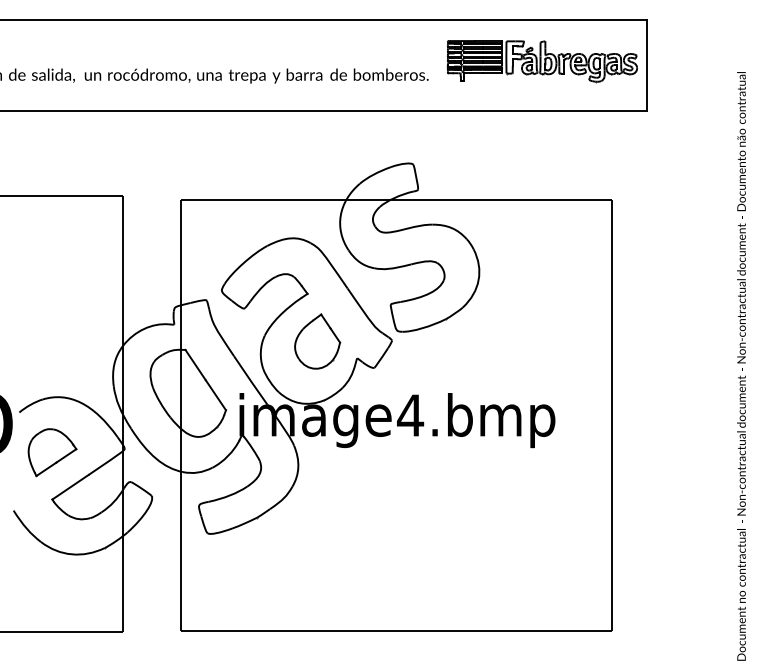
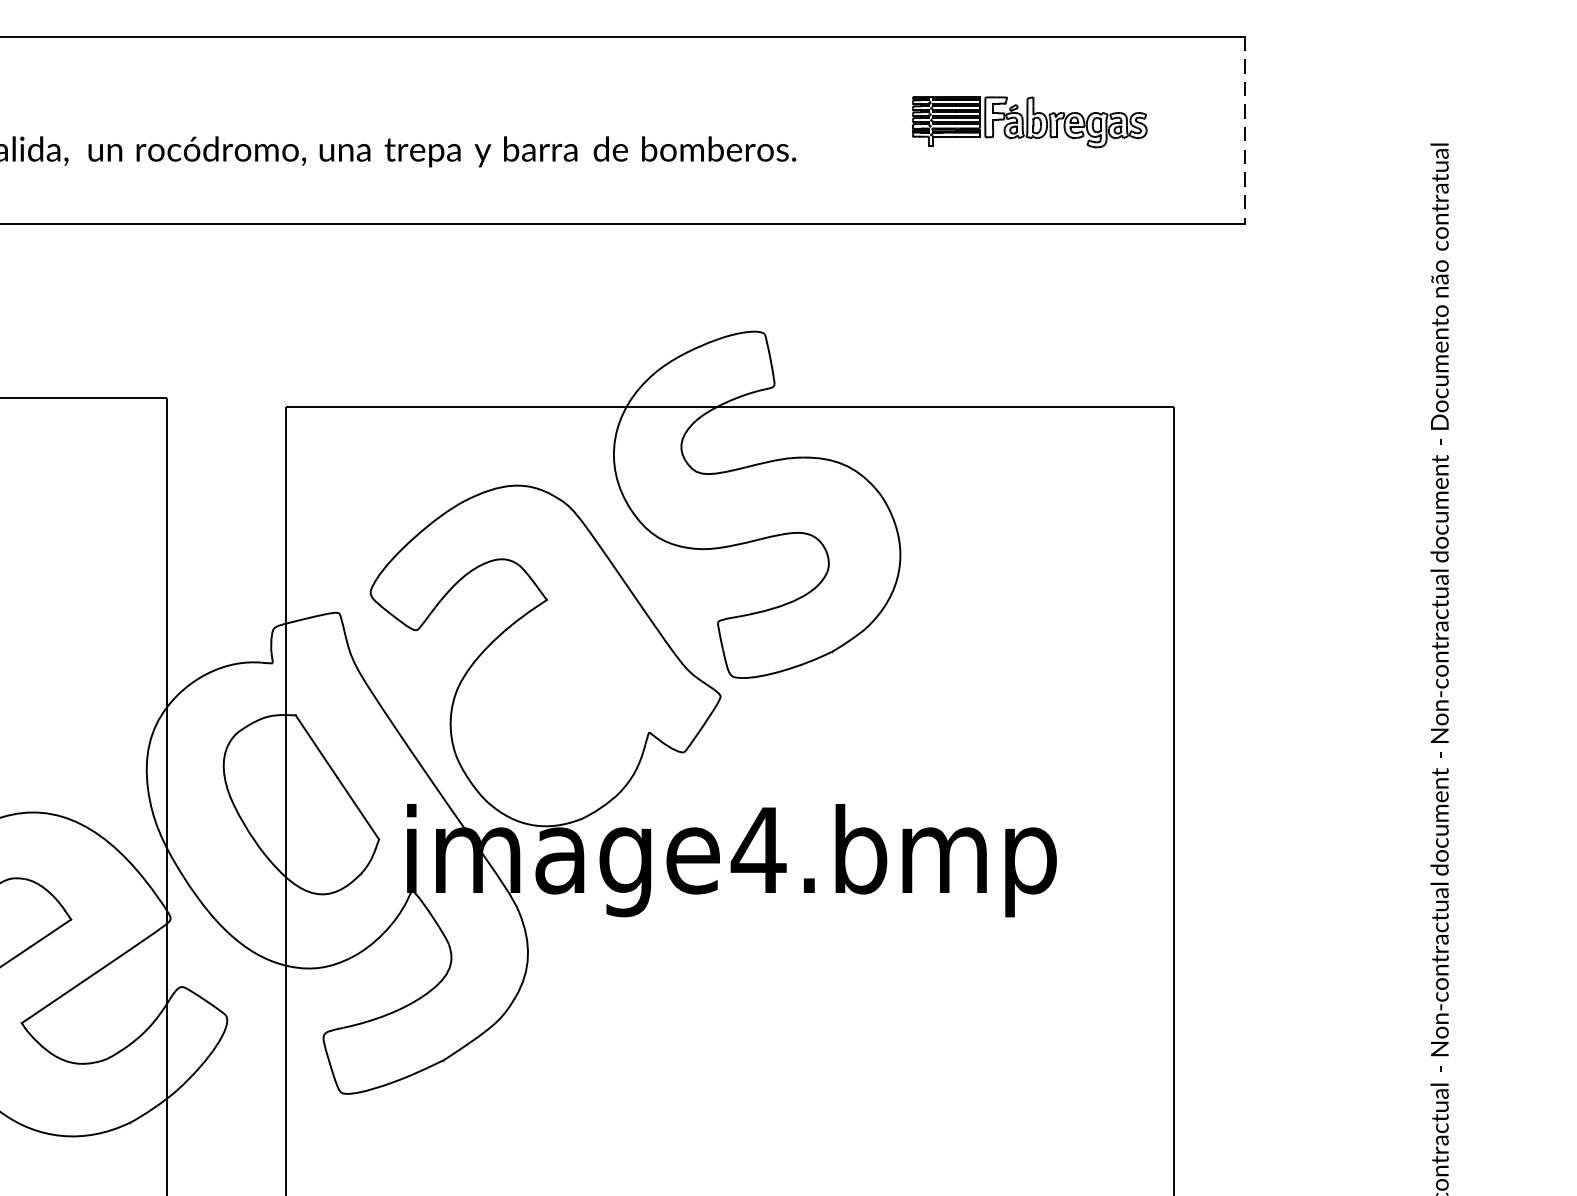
part: (541, 61) -> (1028, 121), size x0.6
line: (646, 65) -> (1244, 130), solid -> dashed
part: (317, 341) -> (567, 697), removed

